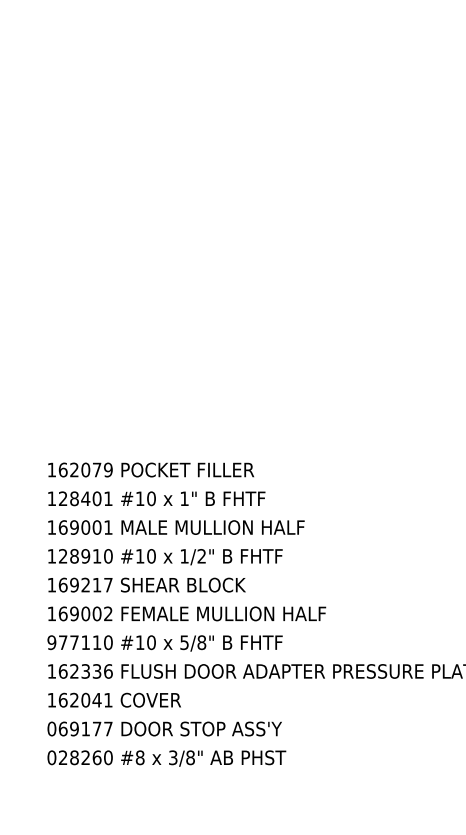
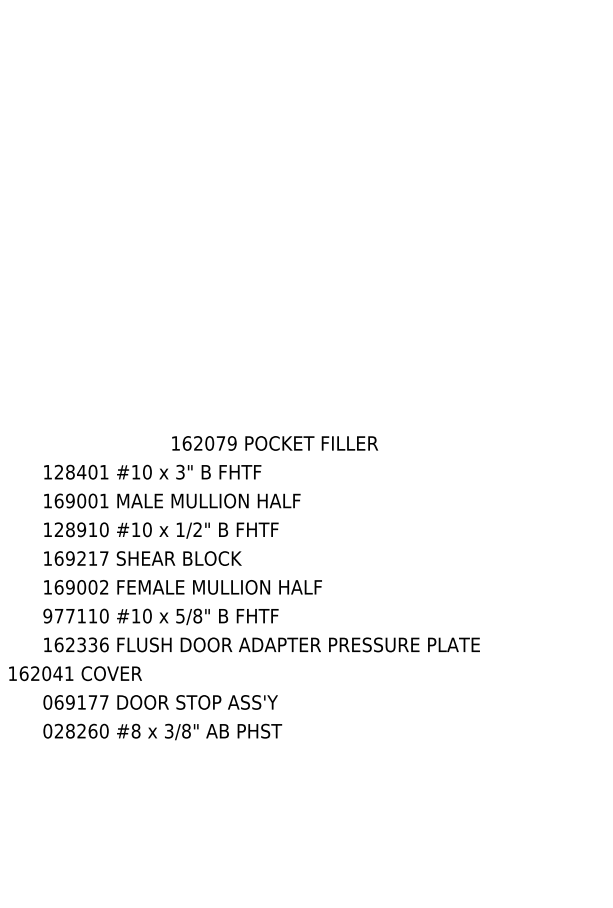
text: (150, 470) -> (274, 443), moved
text: (184, 498) -> (180, 471), 1" -> 3"
text: (114, 700) -> (75, 673), moved

